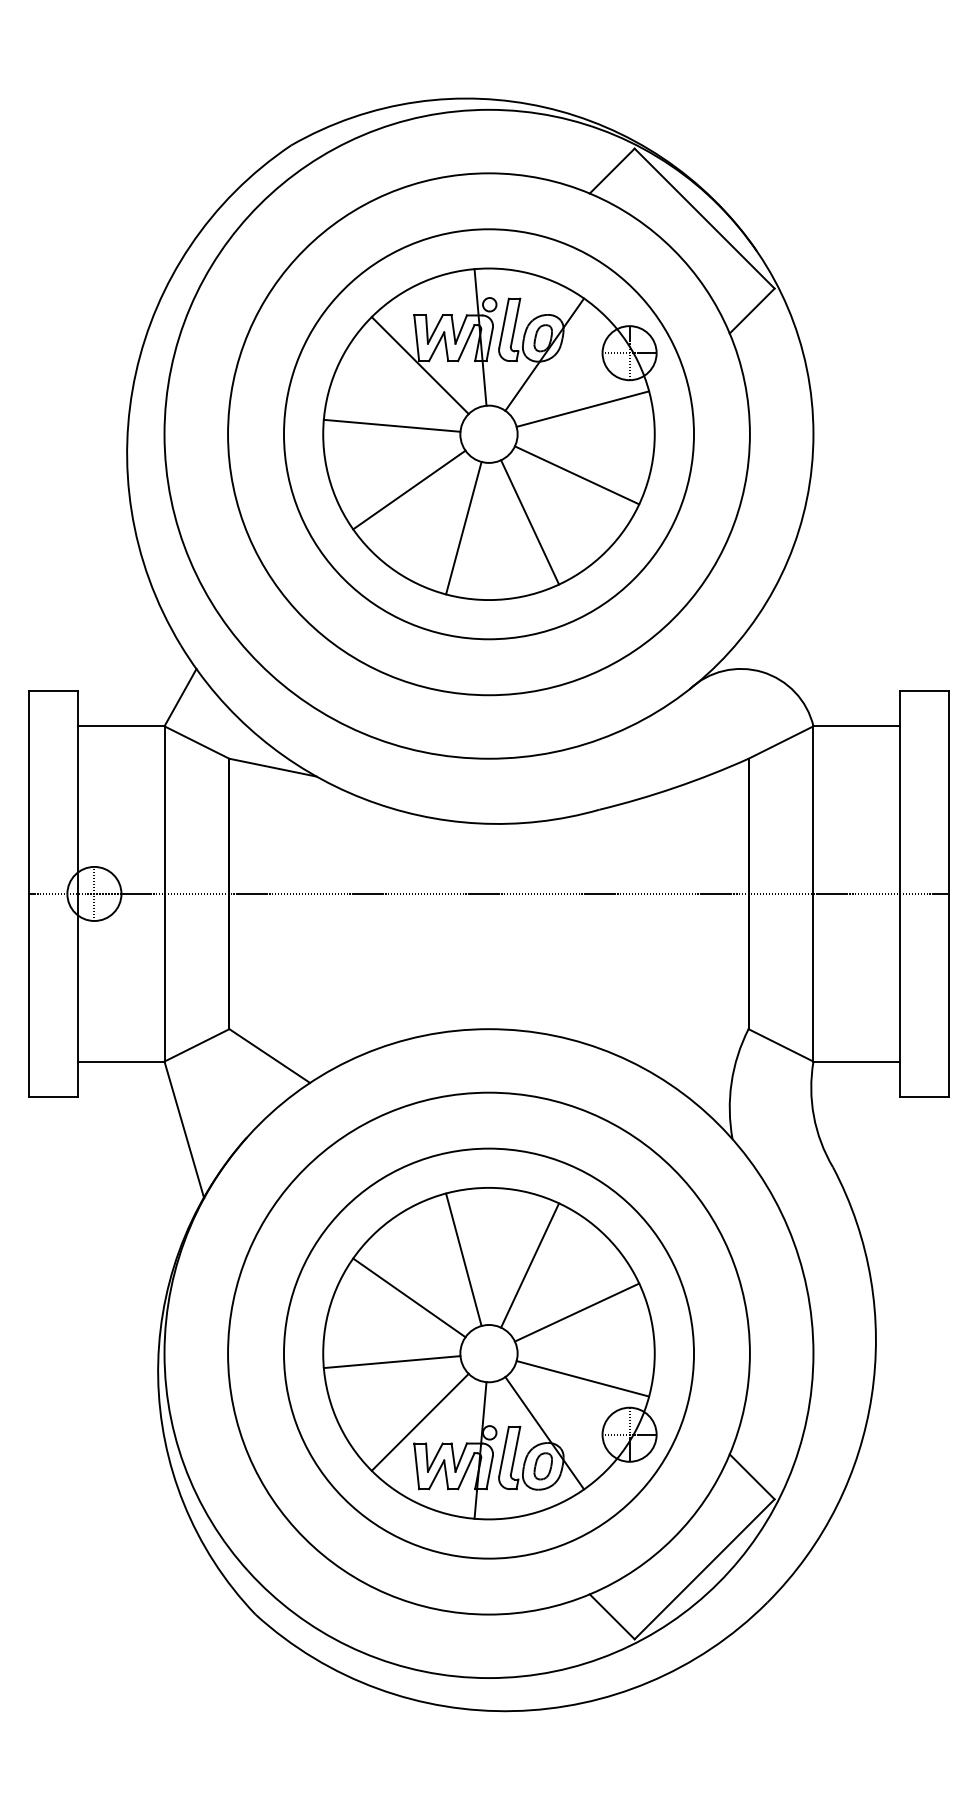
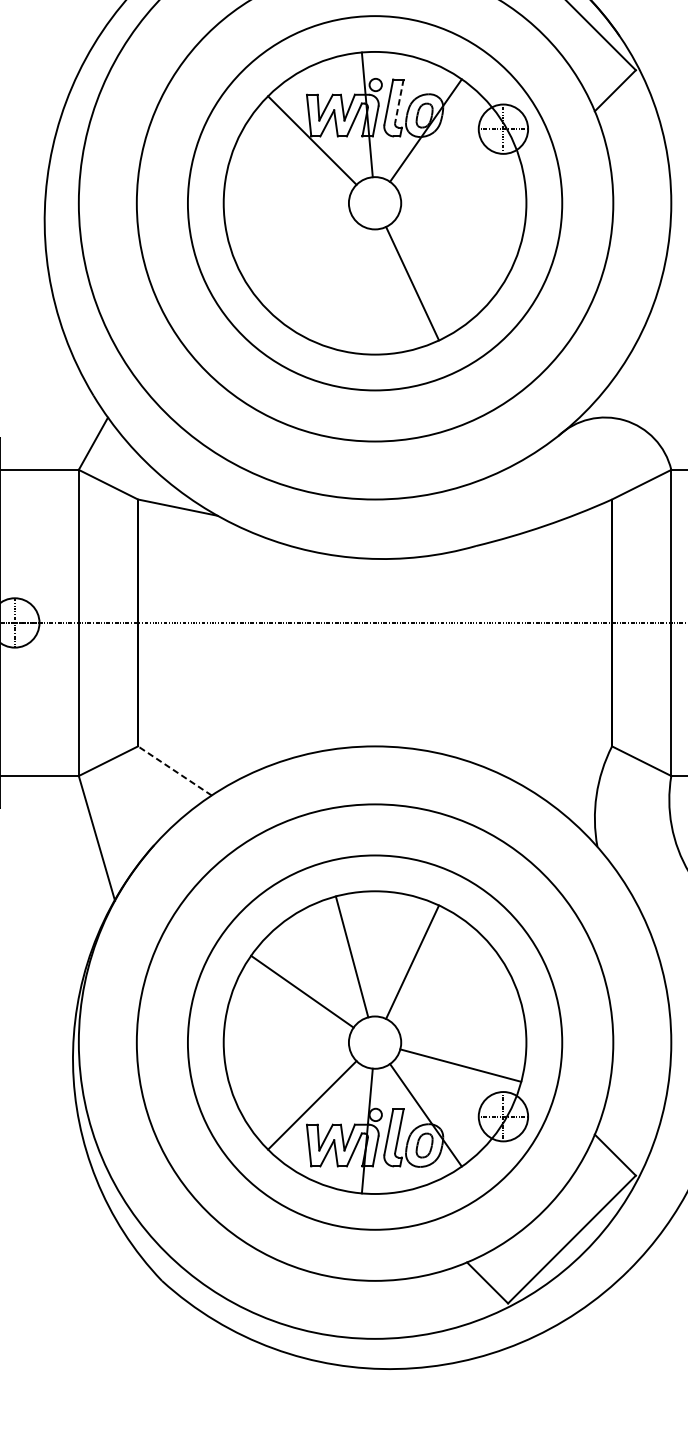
line: (515, 323) -> (399, 102), solid -> dashed
line: (582, 408) -> (460, 179), removed
line: (391, 425) -> (286, 195), removed
line: (576, 475) -> (454, 240), removed
line: (409, 489) -> (302, 253), removed
line: (463, 527) -> (351, 288), removed
line: (269, 1055) -> (174, 770), solid -> dashed
line: (576, 1312) -> (454, 1005), removed
line: (391, 1362) -> (286, 1050), removed

